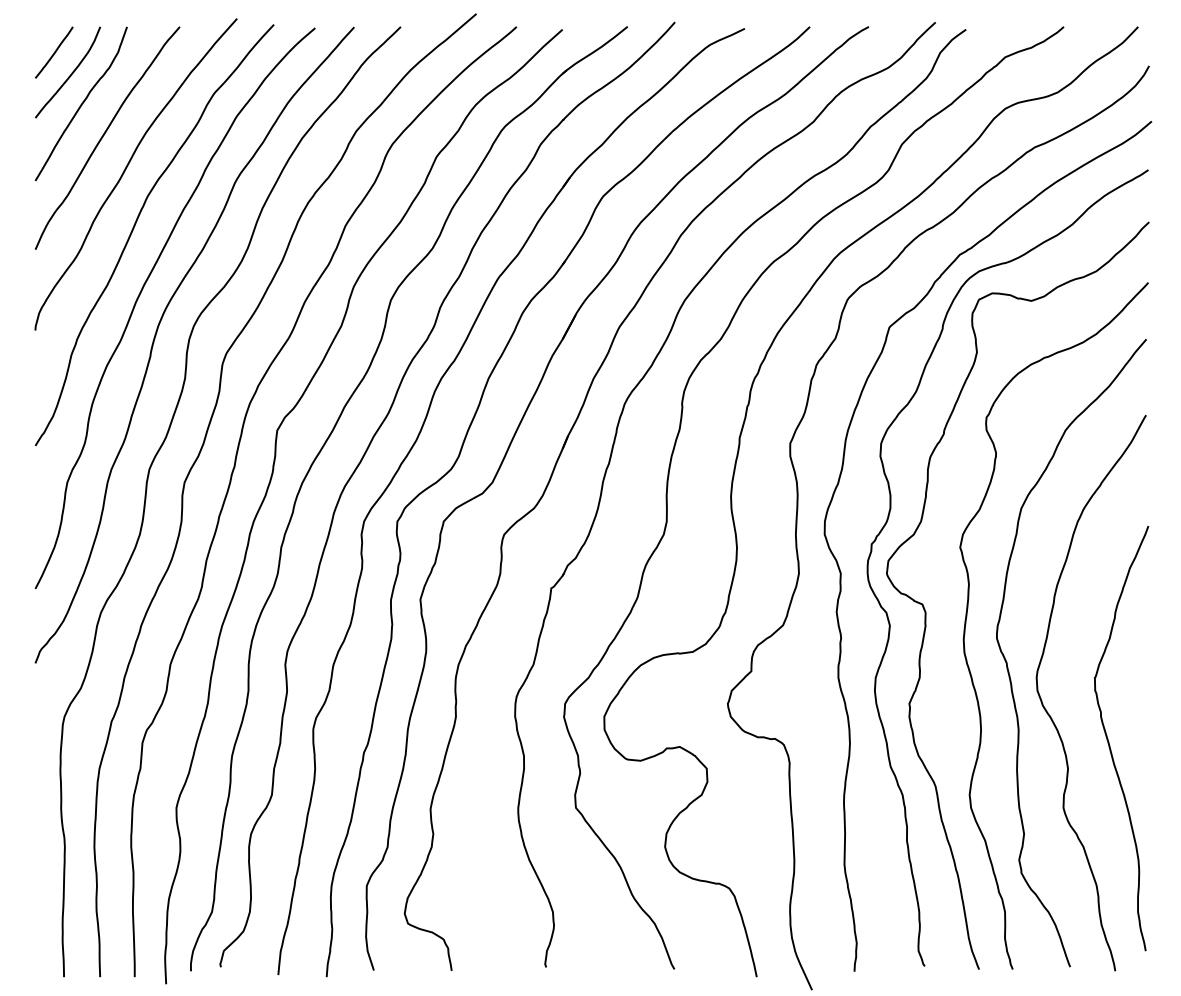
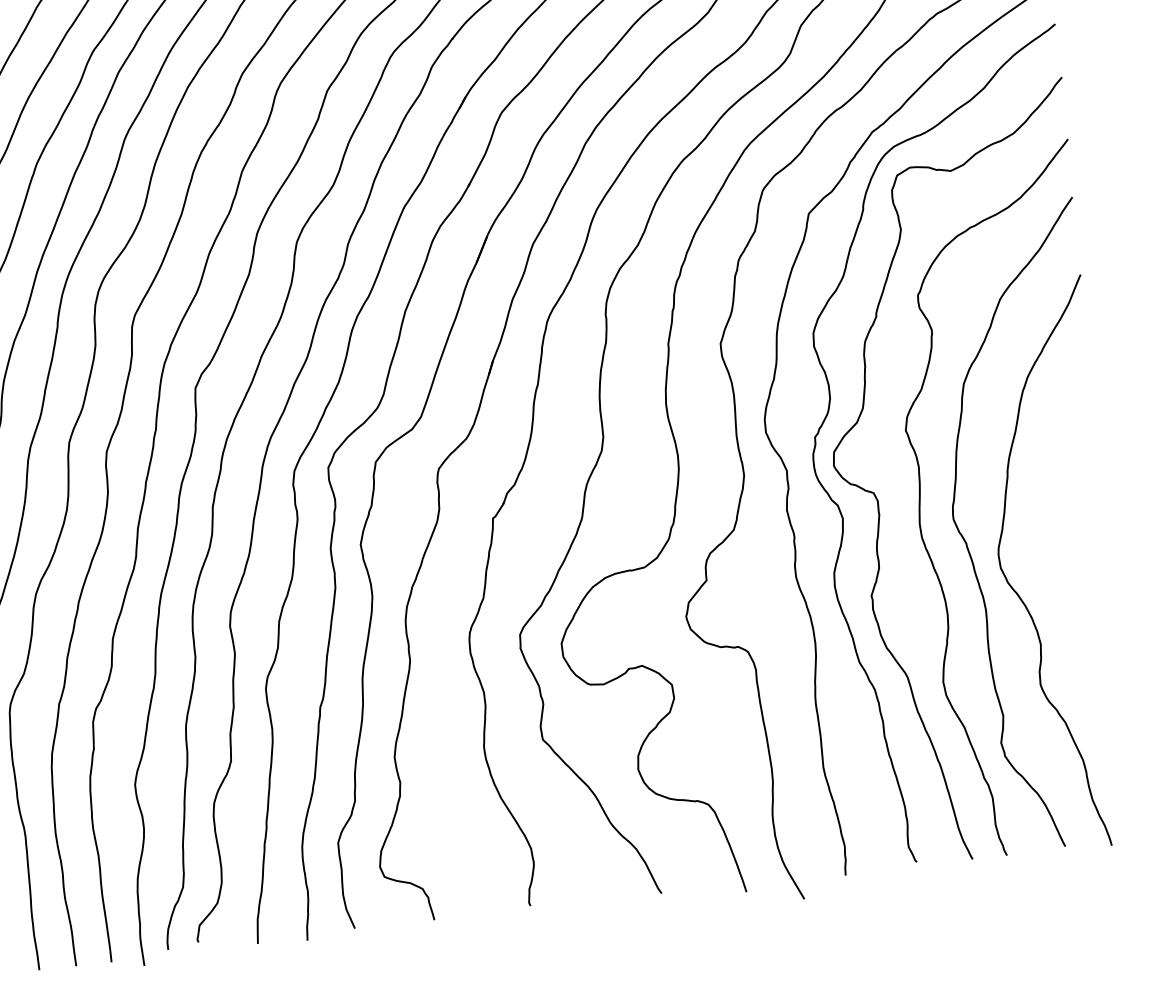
curve: (1109, 741) -> (1080, 611), removed

